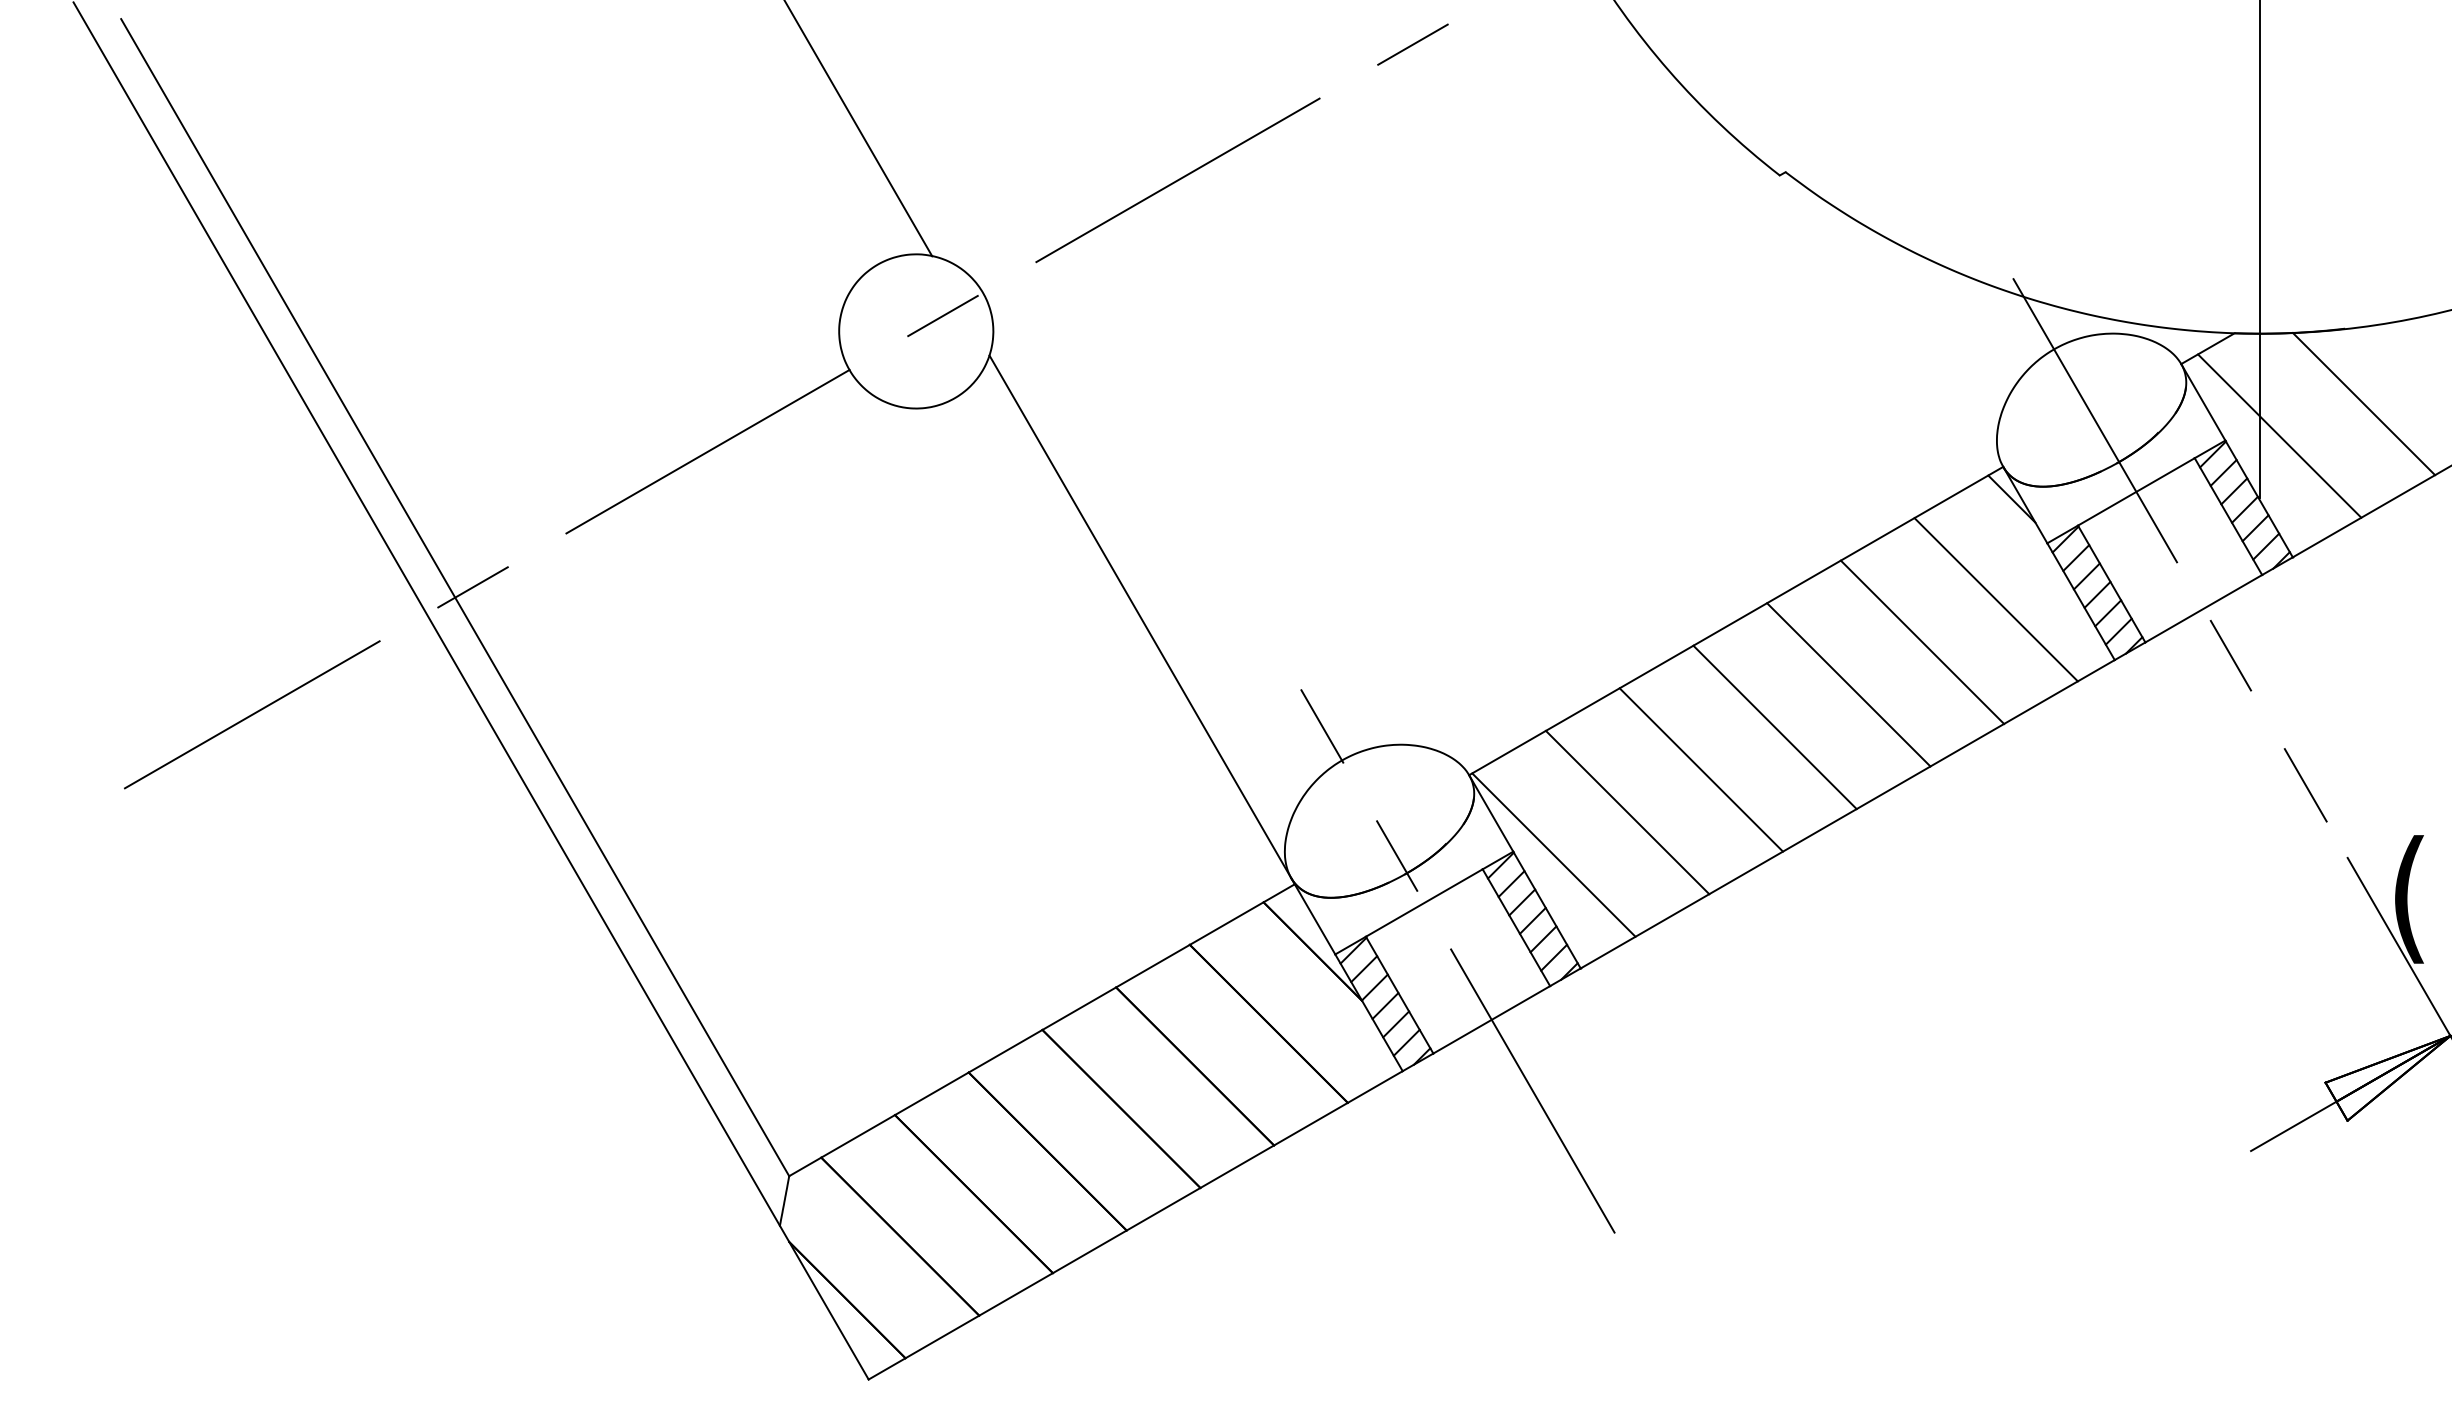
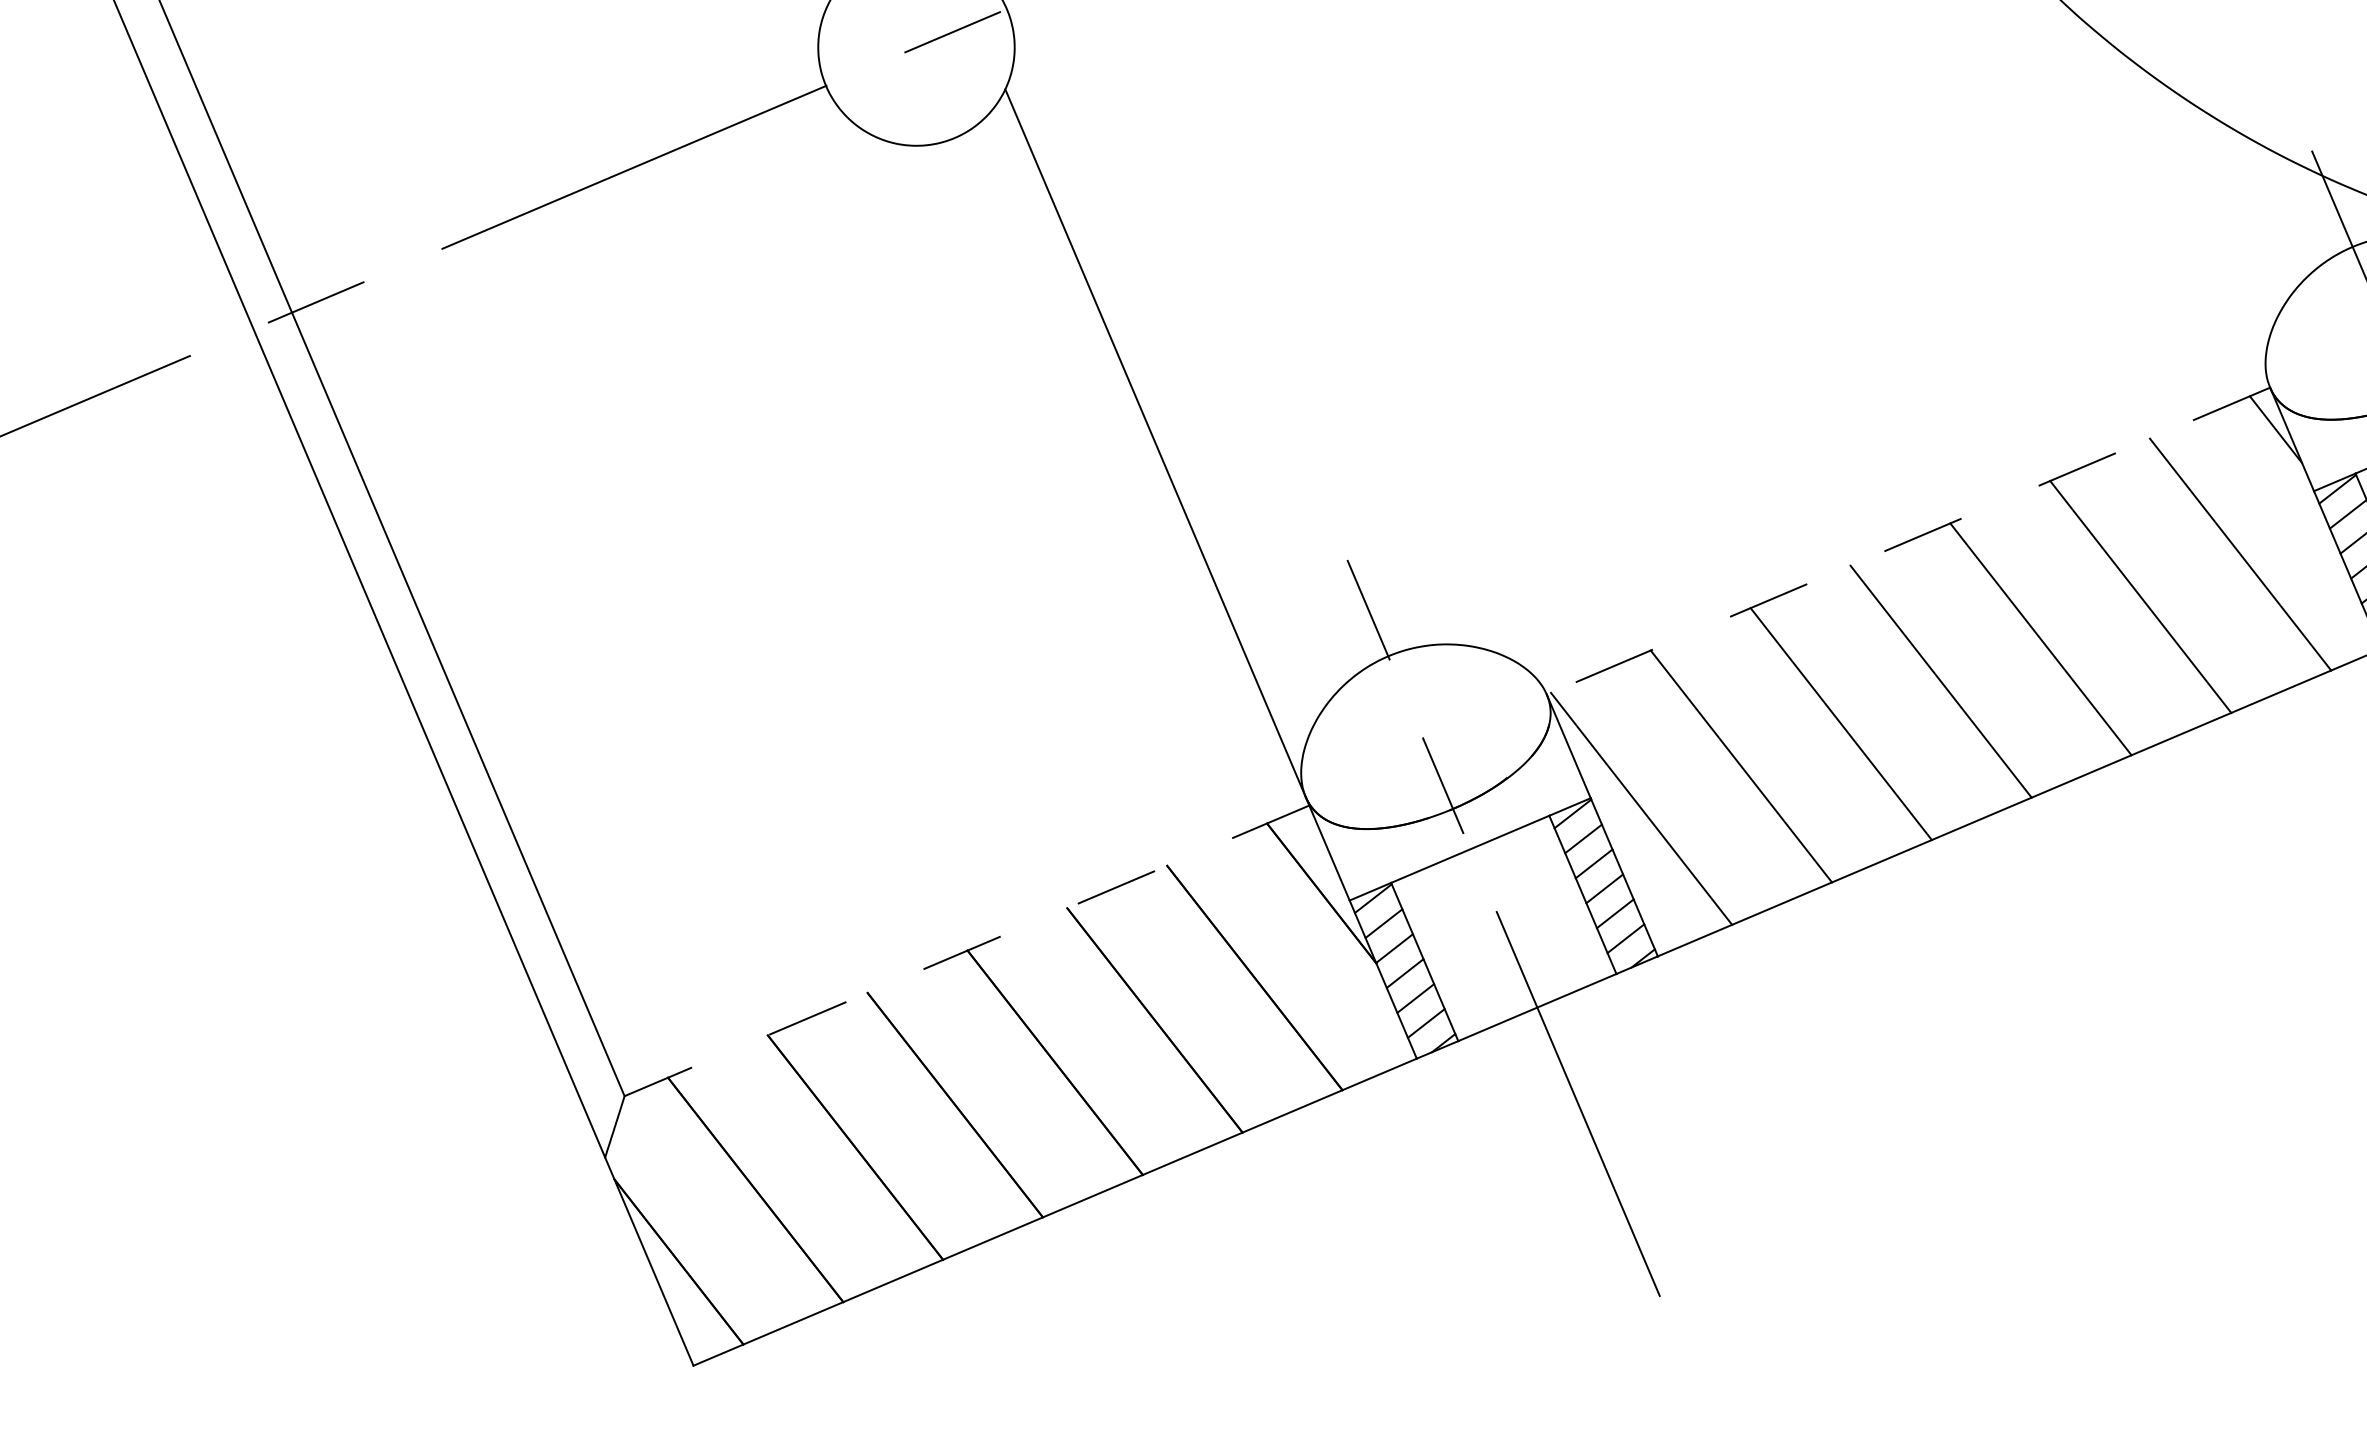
line: (1735, 621) -> (1907, 541), solid -> dashed
line: (1041, 1030) -> (966, 951), solid -> dashed

